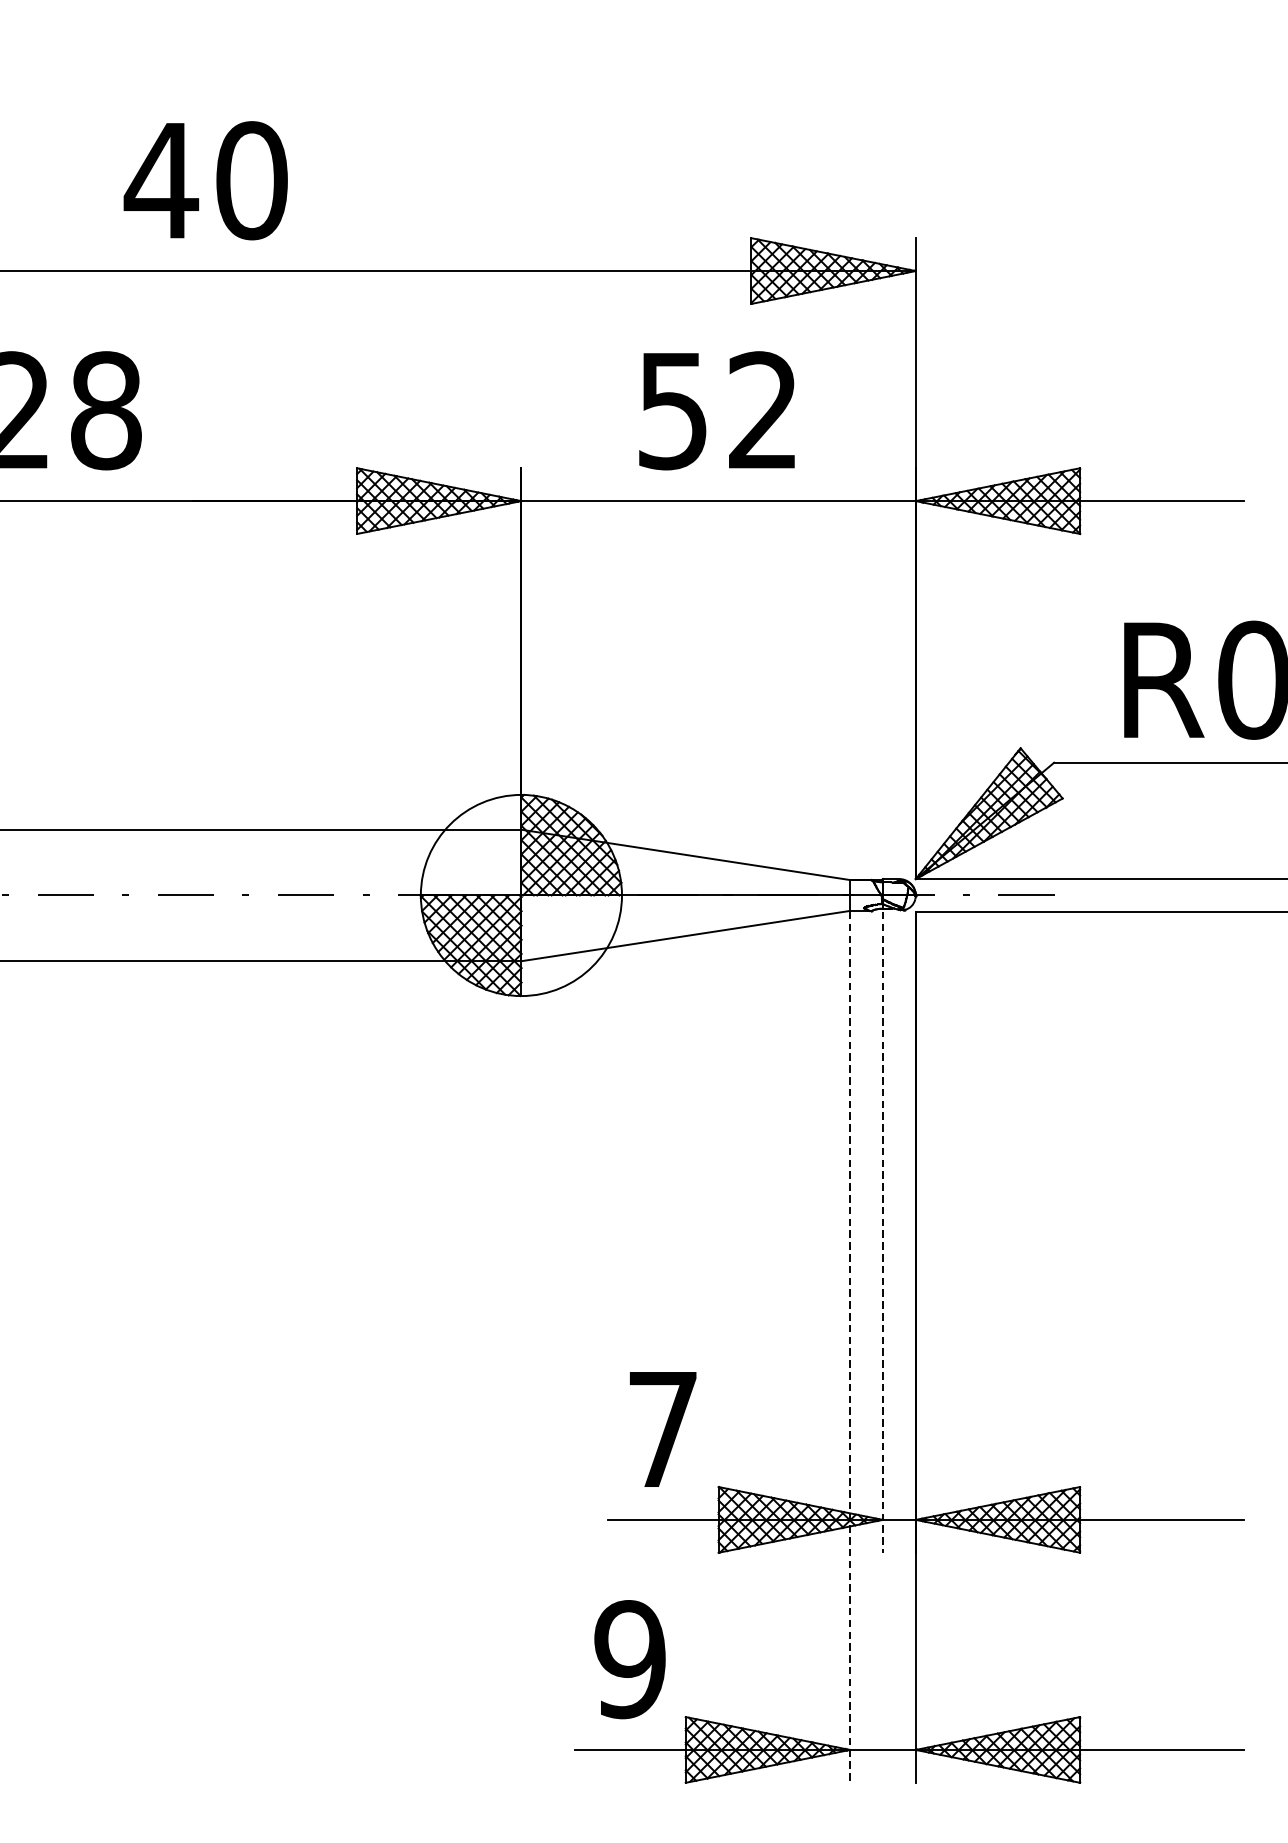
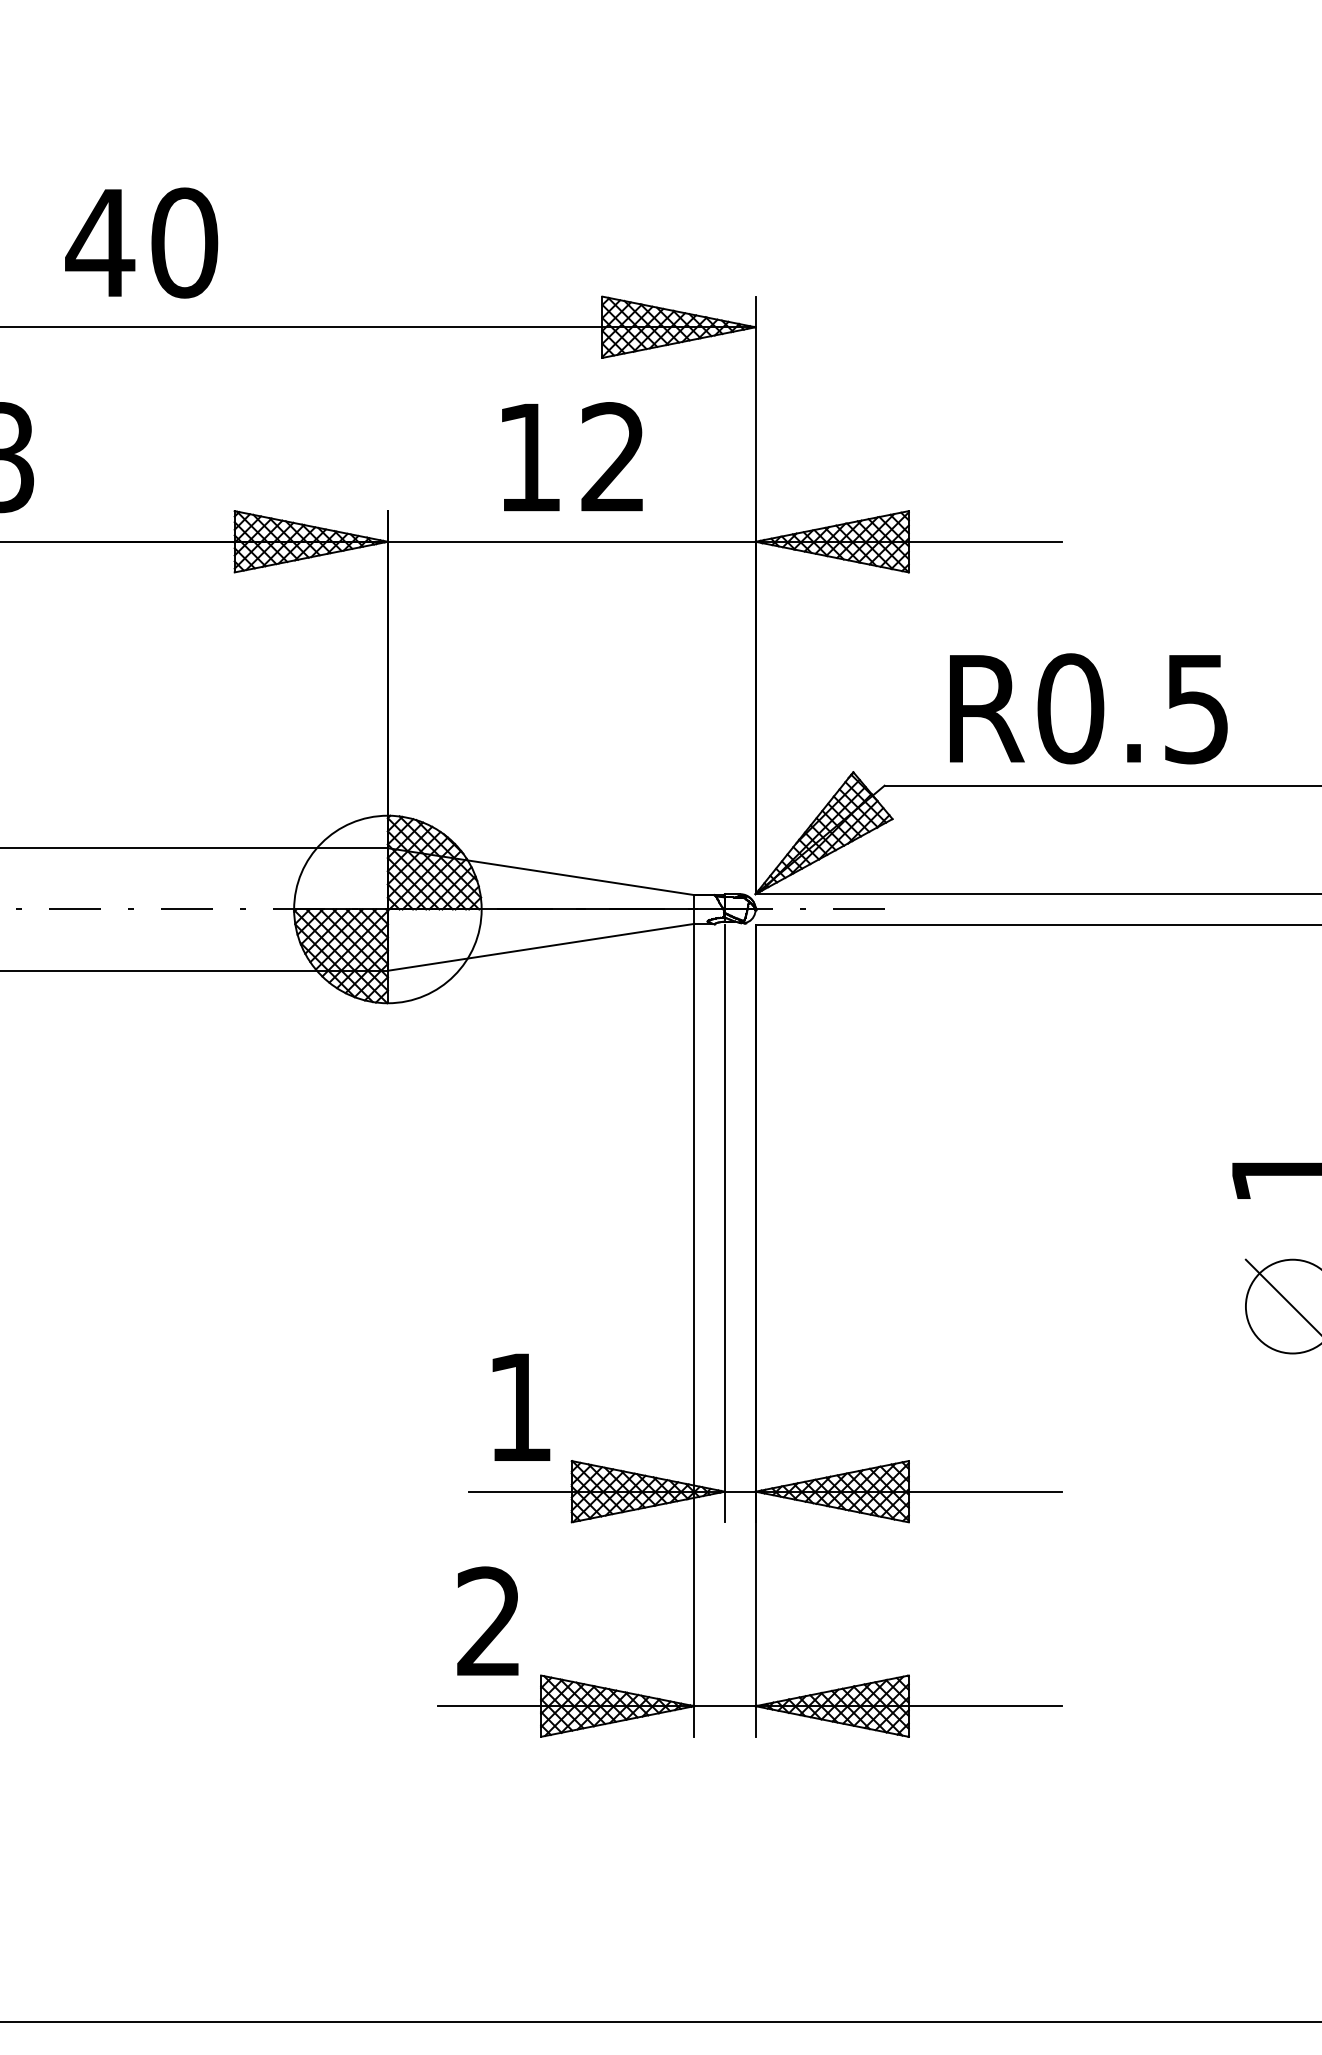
text: (205, 180) -> (141, 242), moved
text: (672, 411) -> (528, 458), 52 -> 12
line: (882, 1232) -> (724, 1223), dashed -> solid
line: (850, 1348) -> (694, 1331), dashed -> solid
text: (663, 1428) -> (520, 1406), 7 -> 1
text: (629, 1659) -> (488, 1621), 9 -> 2

